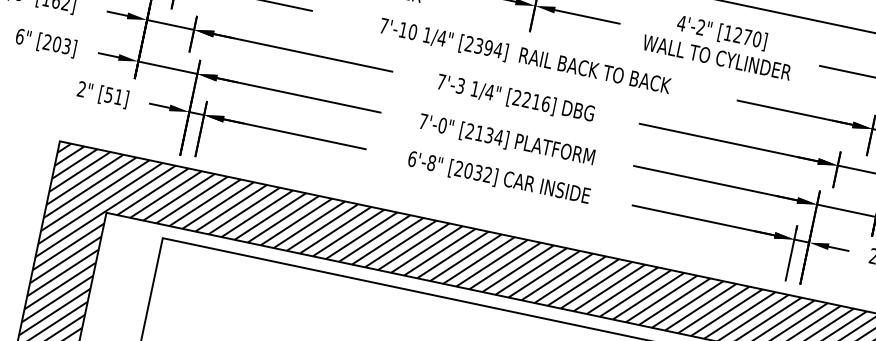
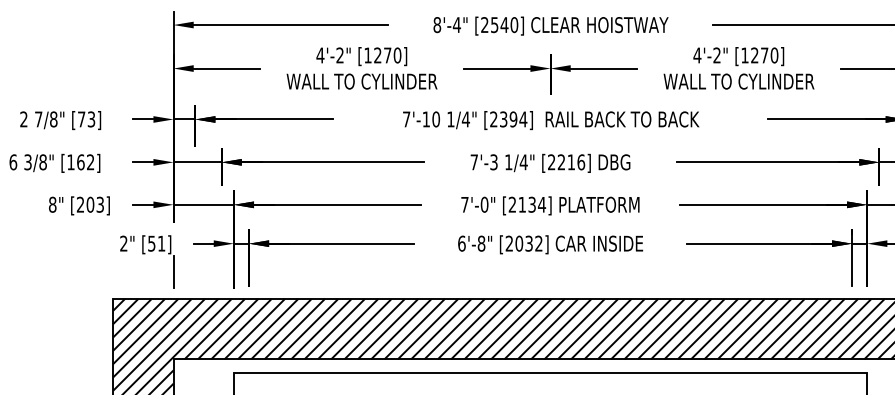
text: (19, 36) -> (52, 204), 6" -> 8"
line: (124, 126) -> (173, 271), added

